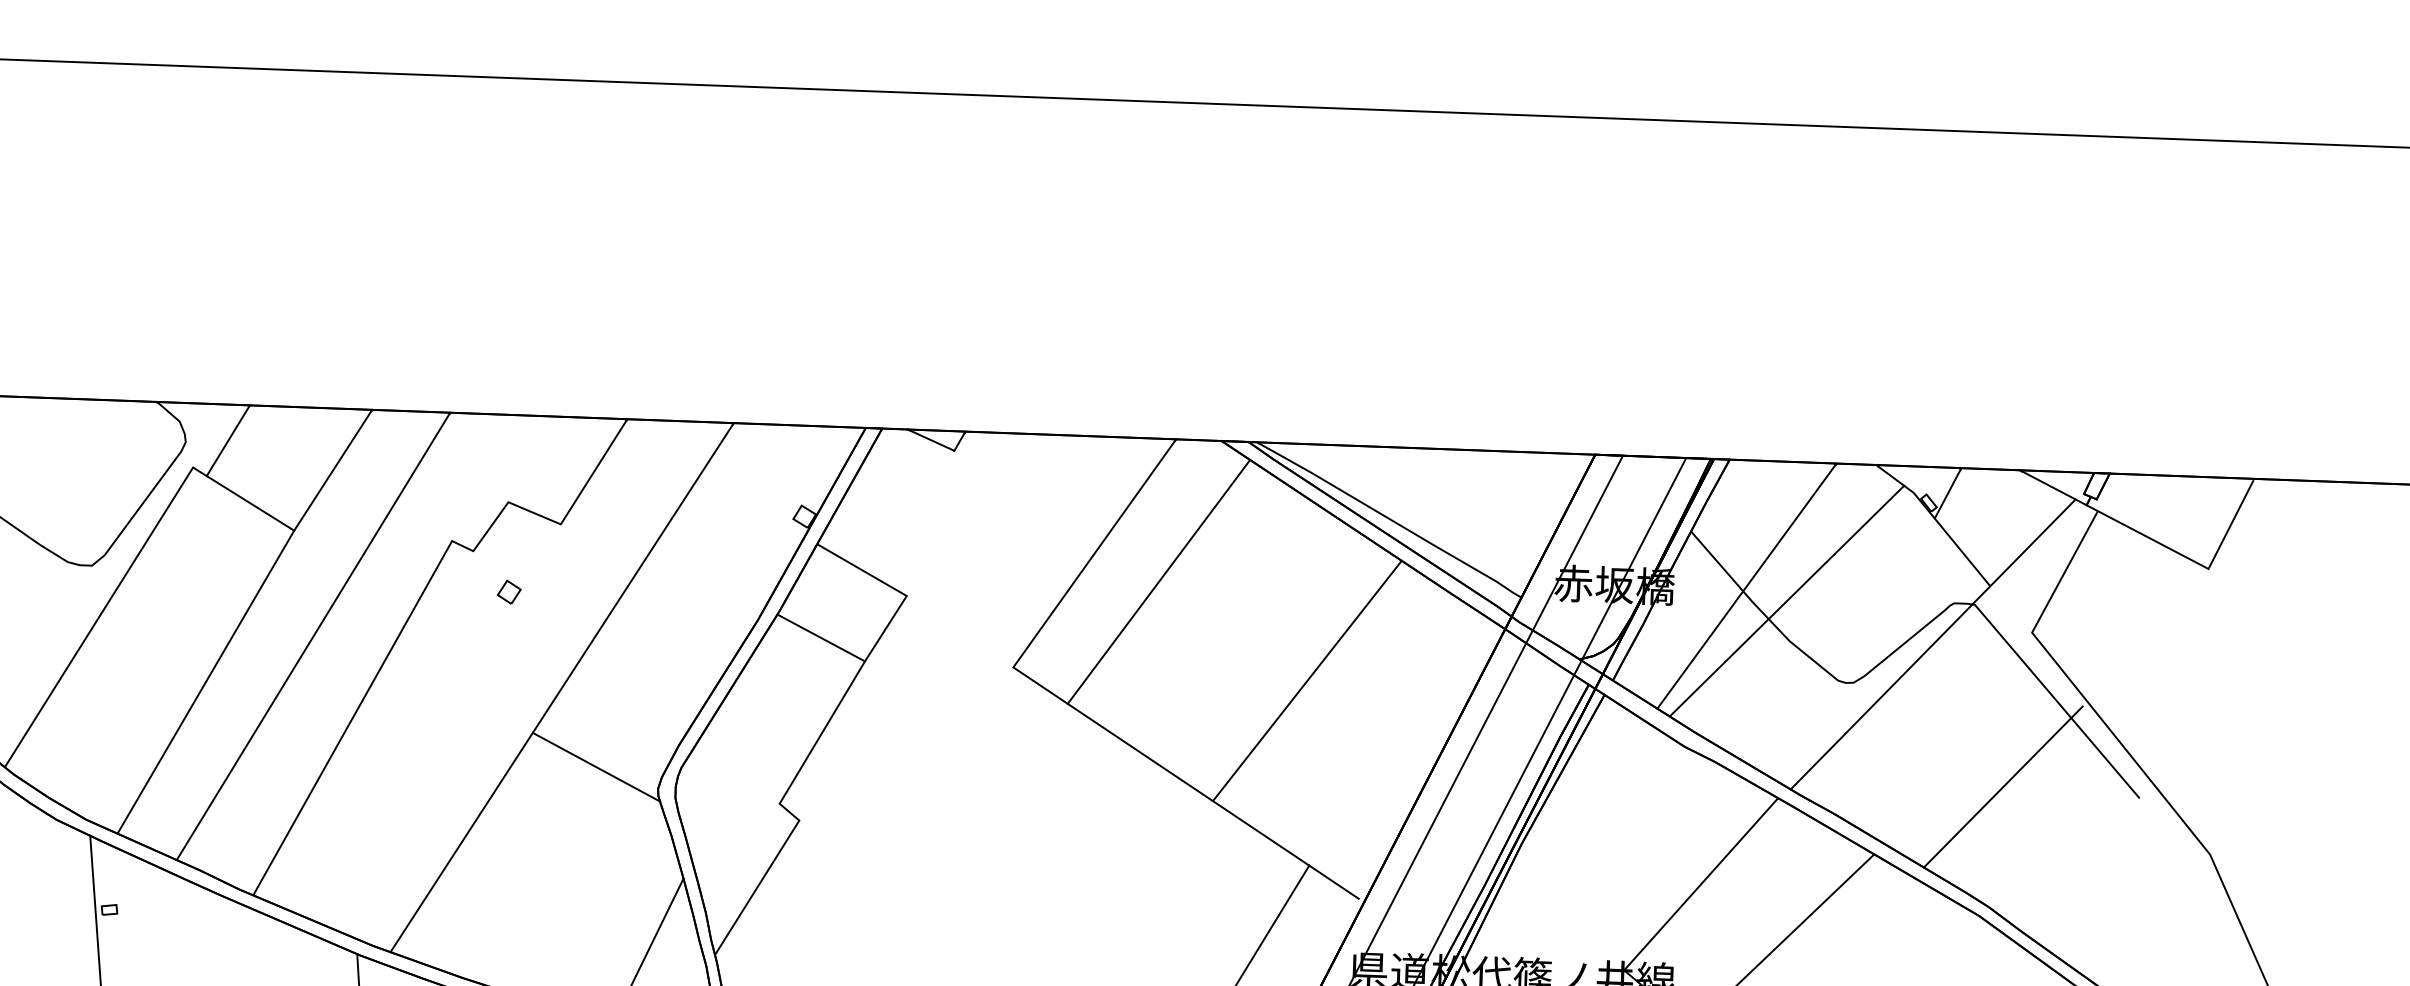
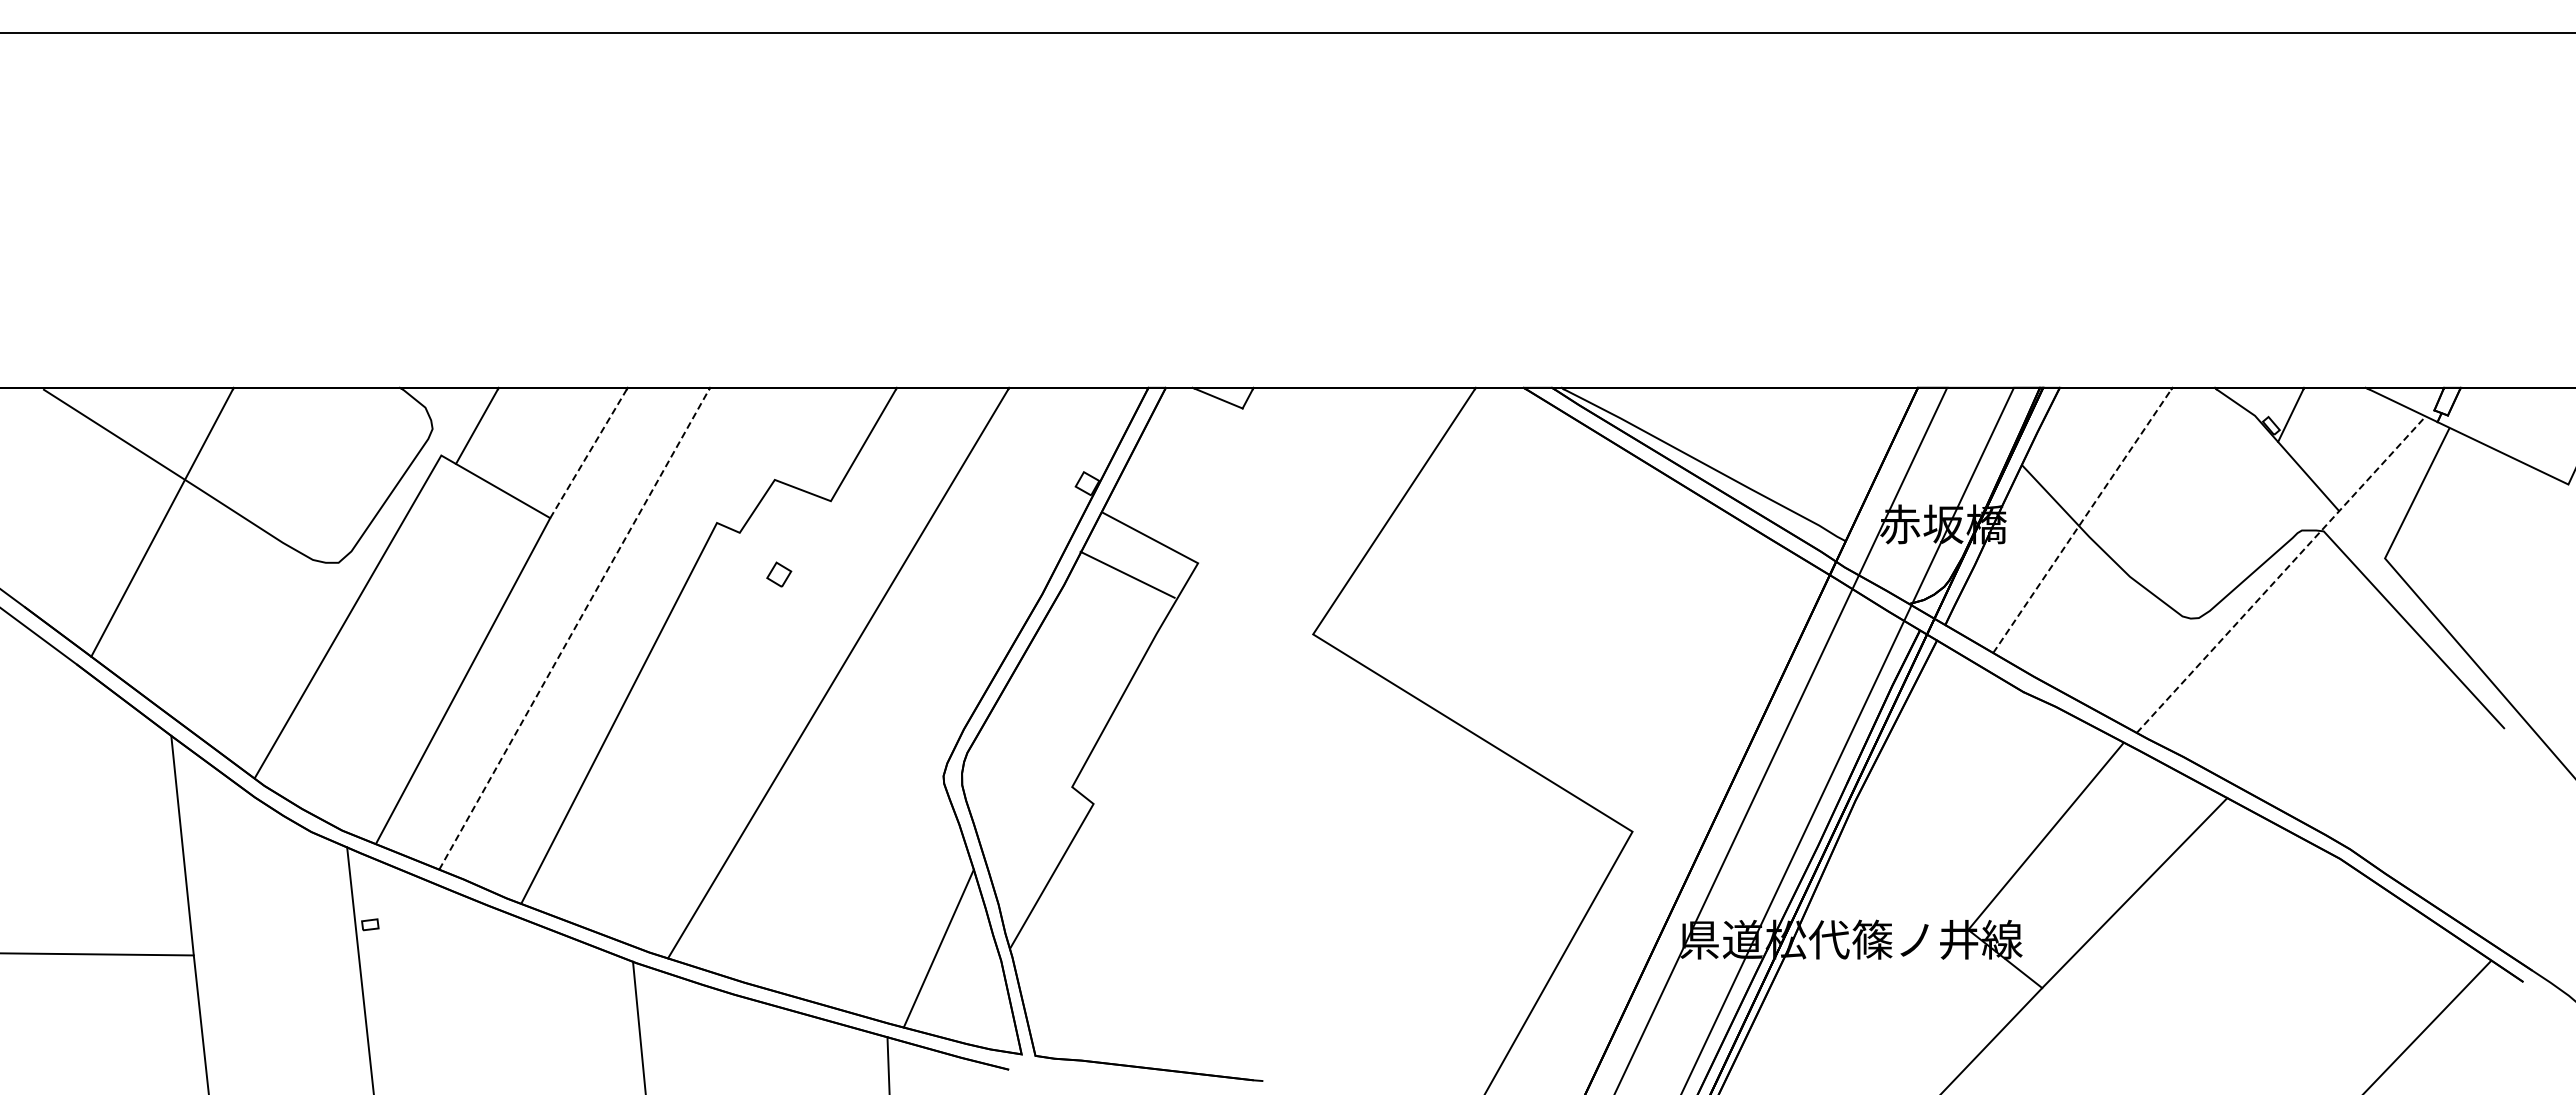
line: (332, 470) -> (588, 453), solid -> dashed
line: (1158, 581) -> (1462, 538), removed
line: (1746, 586) -> (2082, 520), solid -> dashed
line: (1786, 600) -> (2125, 534), removed
line: (313, 637) -> (574, 629), solid -> dashed
line: (821, 637) -> (1127, 574), moved
line: (1933, 644) -> (2281, 574), solid -> dashed
line: (1307, 681) -> (1623, 637), removed
line: (596, 767) -> (877, 755), removed
line: (2003, 787) -> (2360, 722), removed
line: (1333, 881) -> (1658, 847), removed

